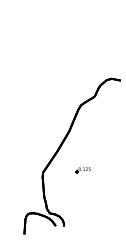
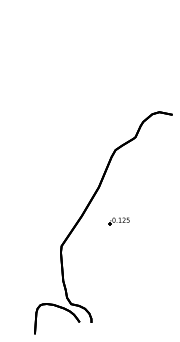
part: (82, 170) -> (118, 221), moved

